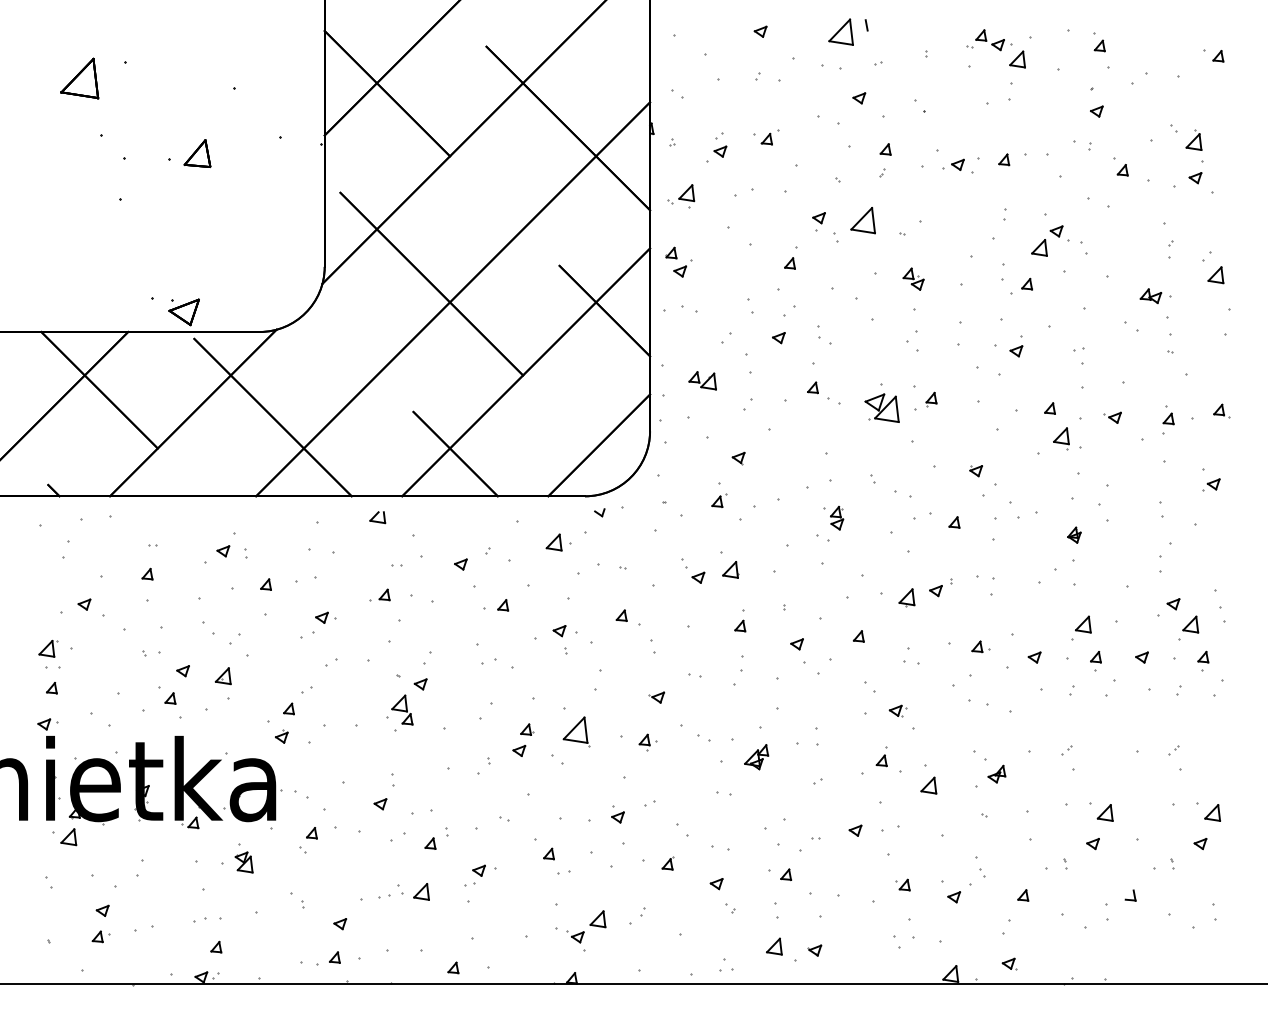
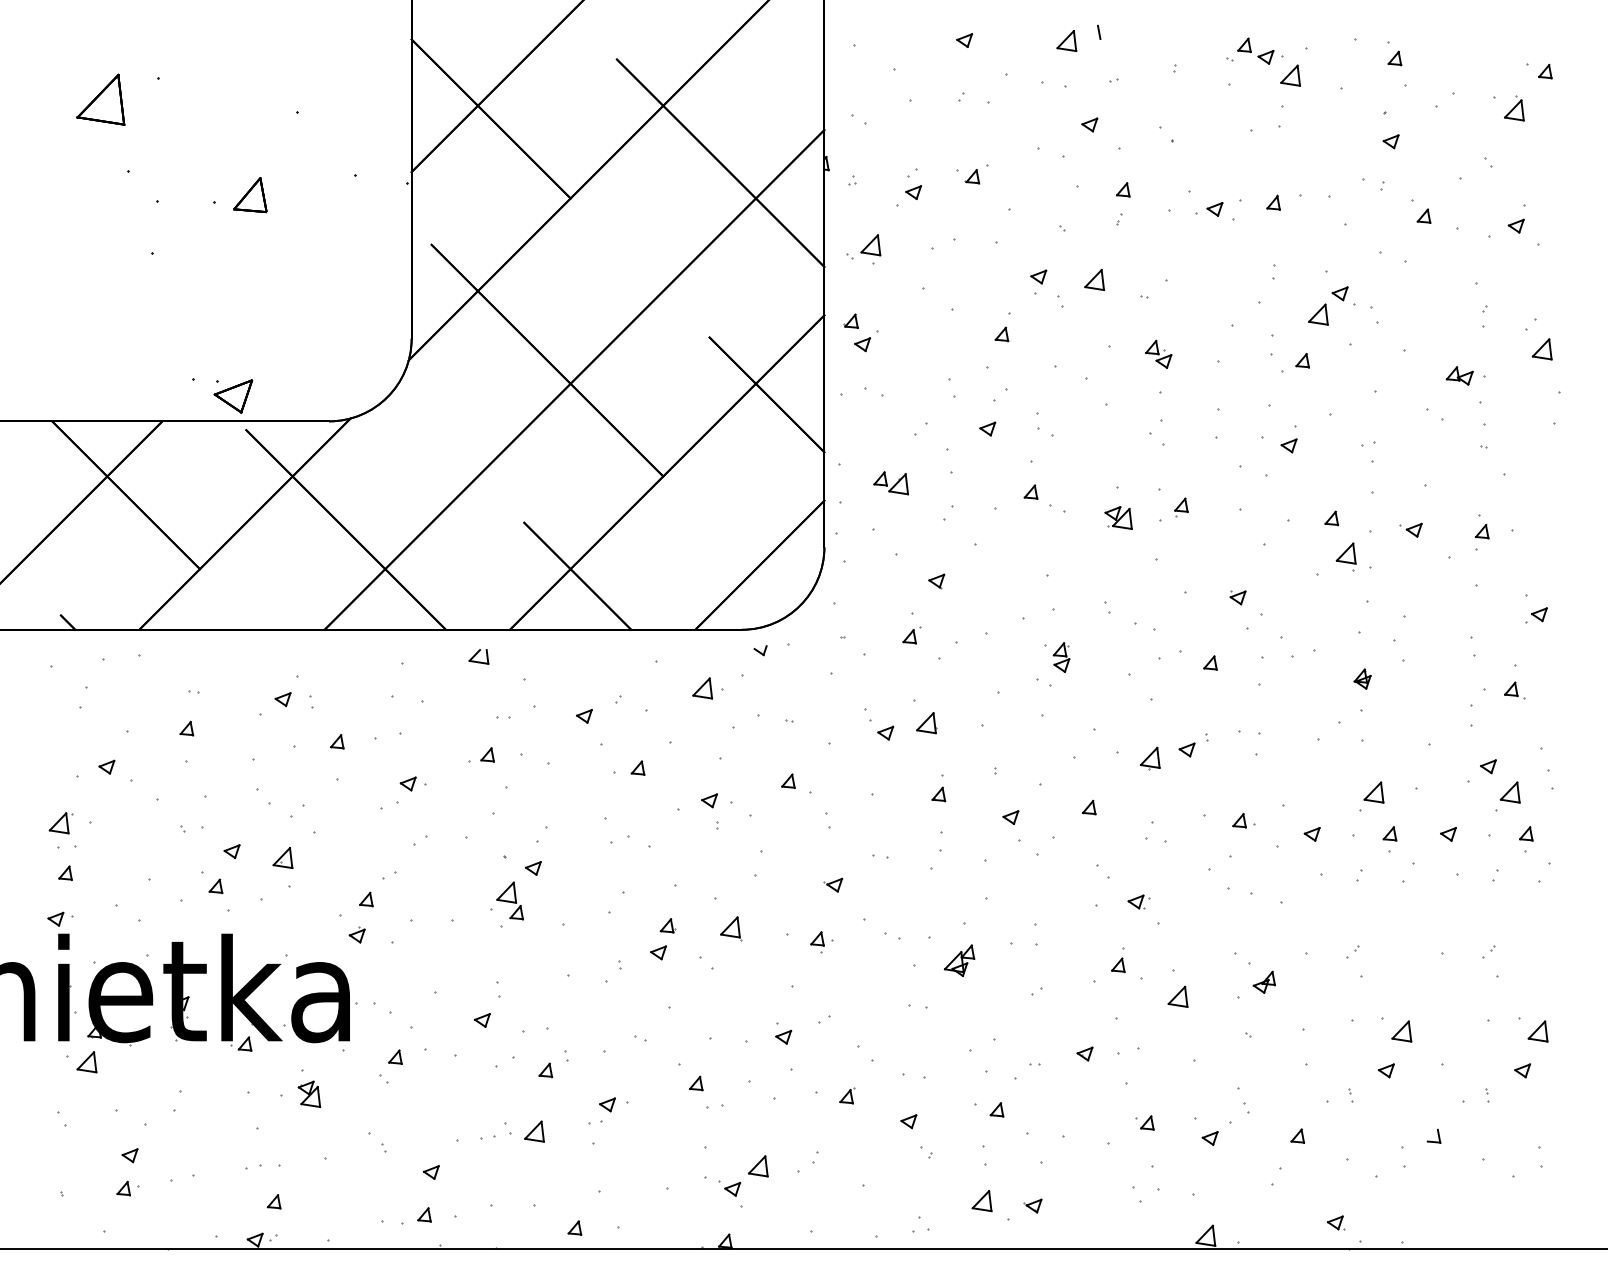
part: (840, 31) -> (1066, 40), size x0.62
part: (1194, 140) -> (1514, 108), moved
part: (863, 220) -> (1094, 279), size x0.62
part: (881, 407) -> (1118, 517), size x0.62
part: (1221, 410) -> (1514, 690), moved
part: (576, 731) -> (731, 928), size x0.62
part: (1008, 963) -> (1335, 1222), moved

